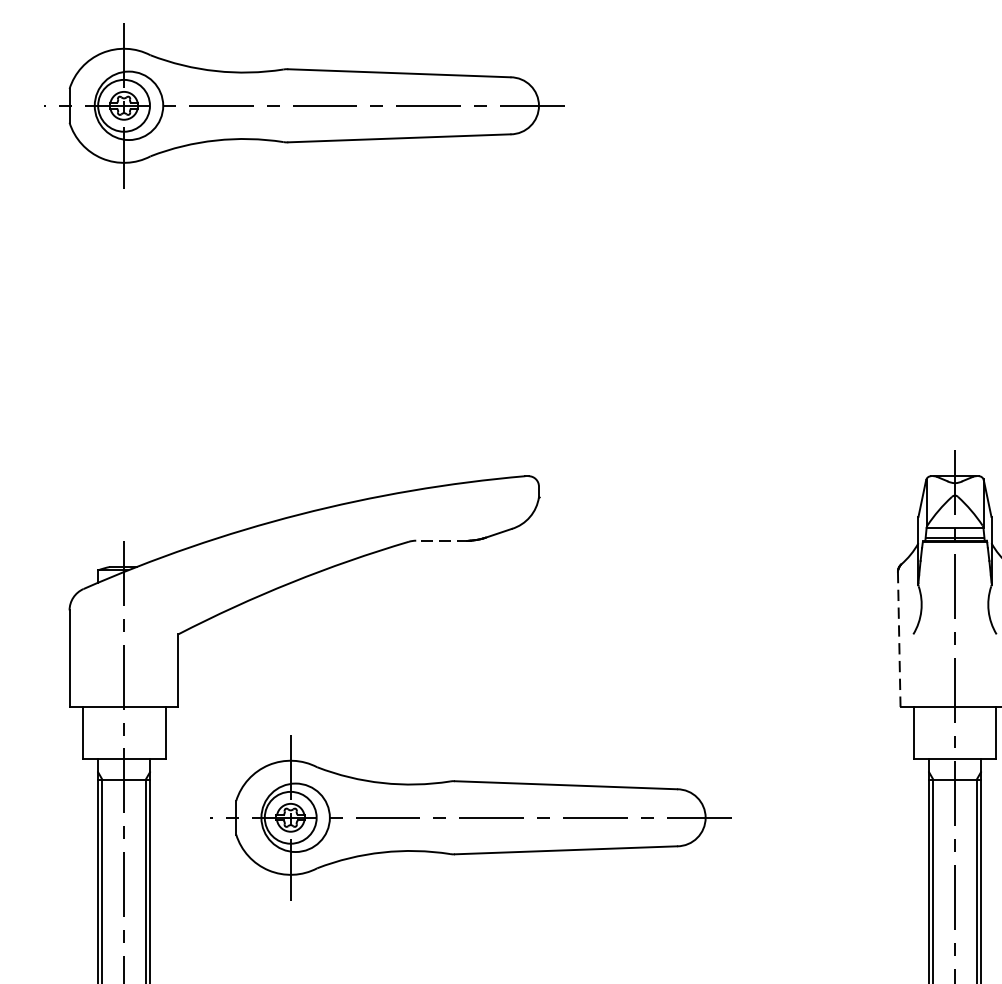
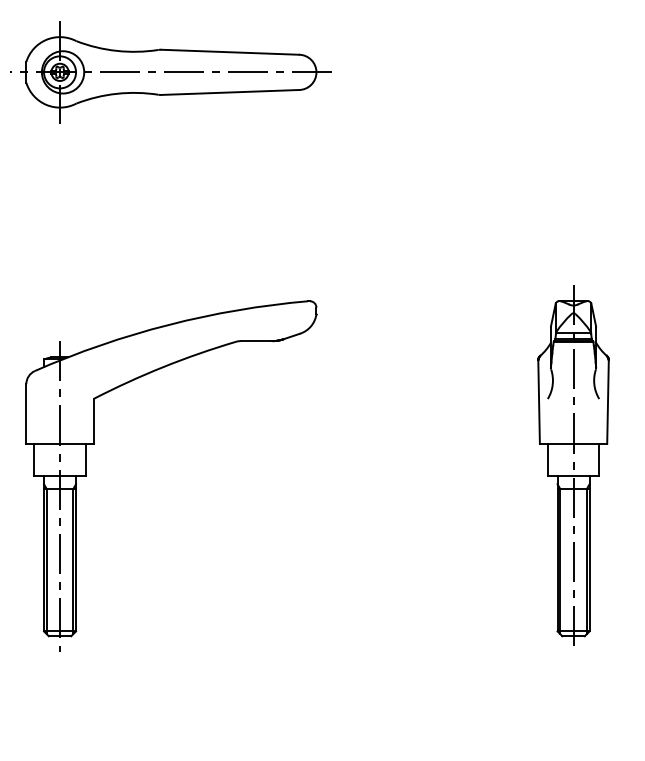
line: (441, 541) -> (256, 341), dashed -> solid
line: (899, 639) -> (539, 402), dashed -> solid
part: (469, 817) -> (273, 512), removed

